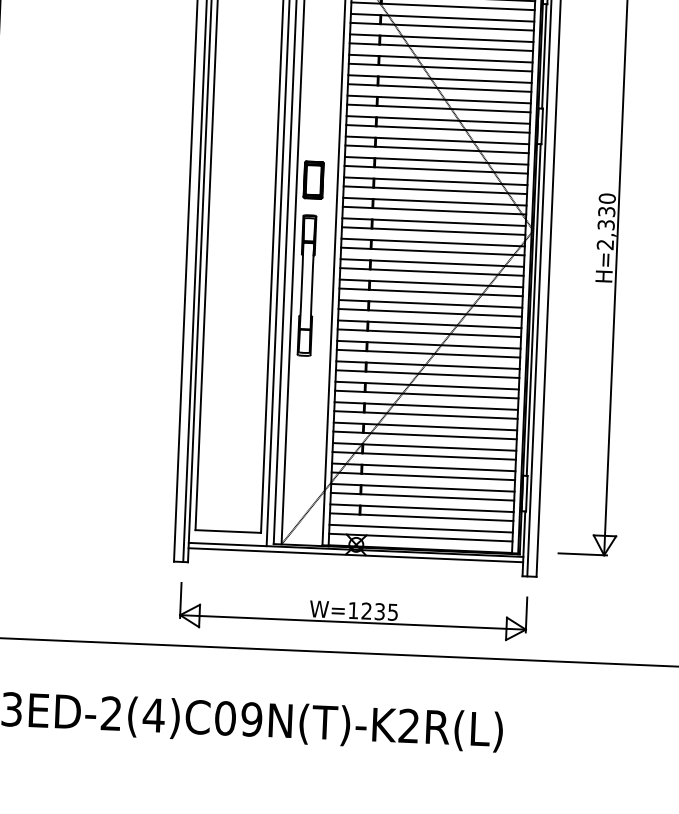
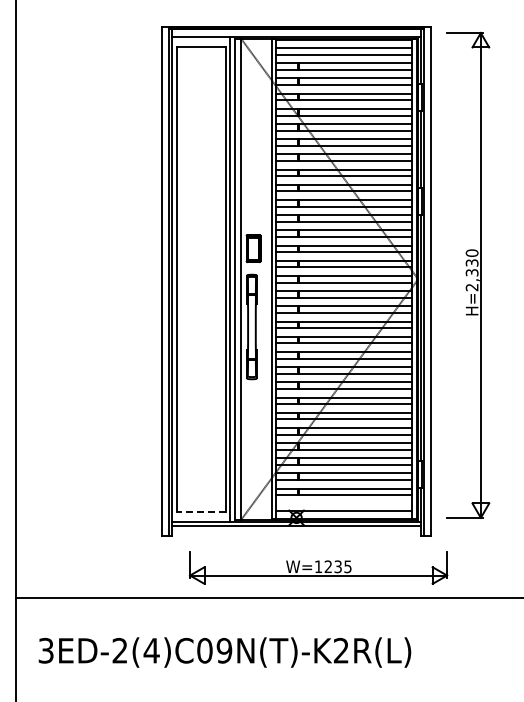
line: (421, 528) -> (344, 503), removed
line: (227, 530) -> (200, 511), solid -> dashed
part: (353, 611) -> (318, 567), moved

